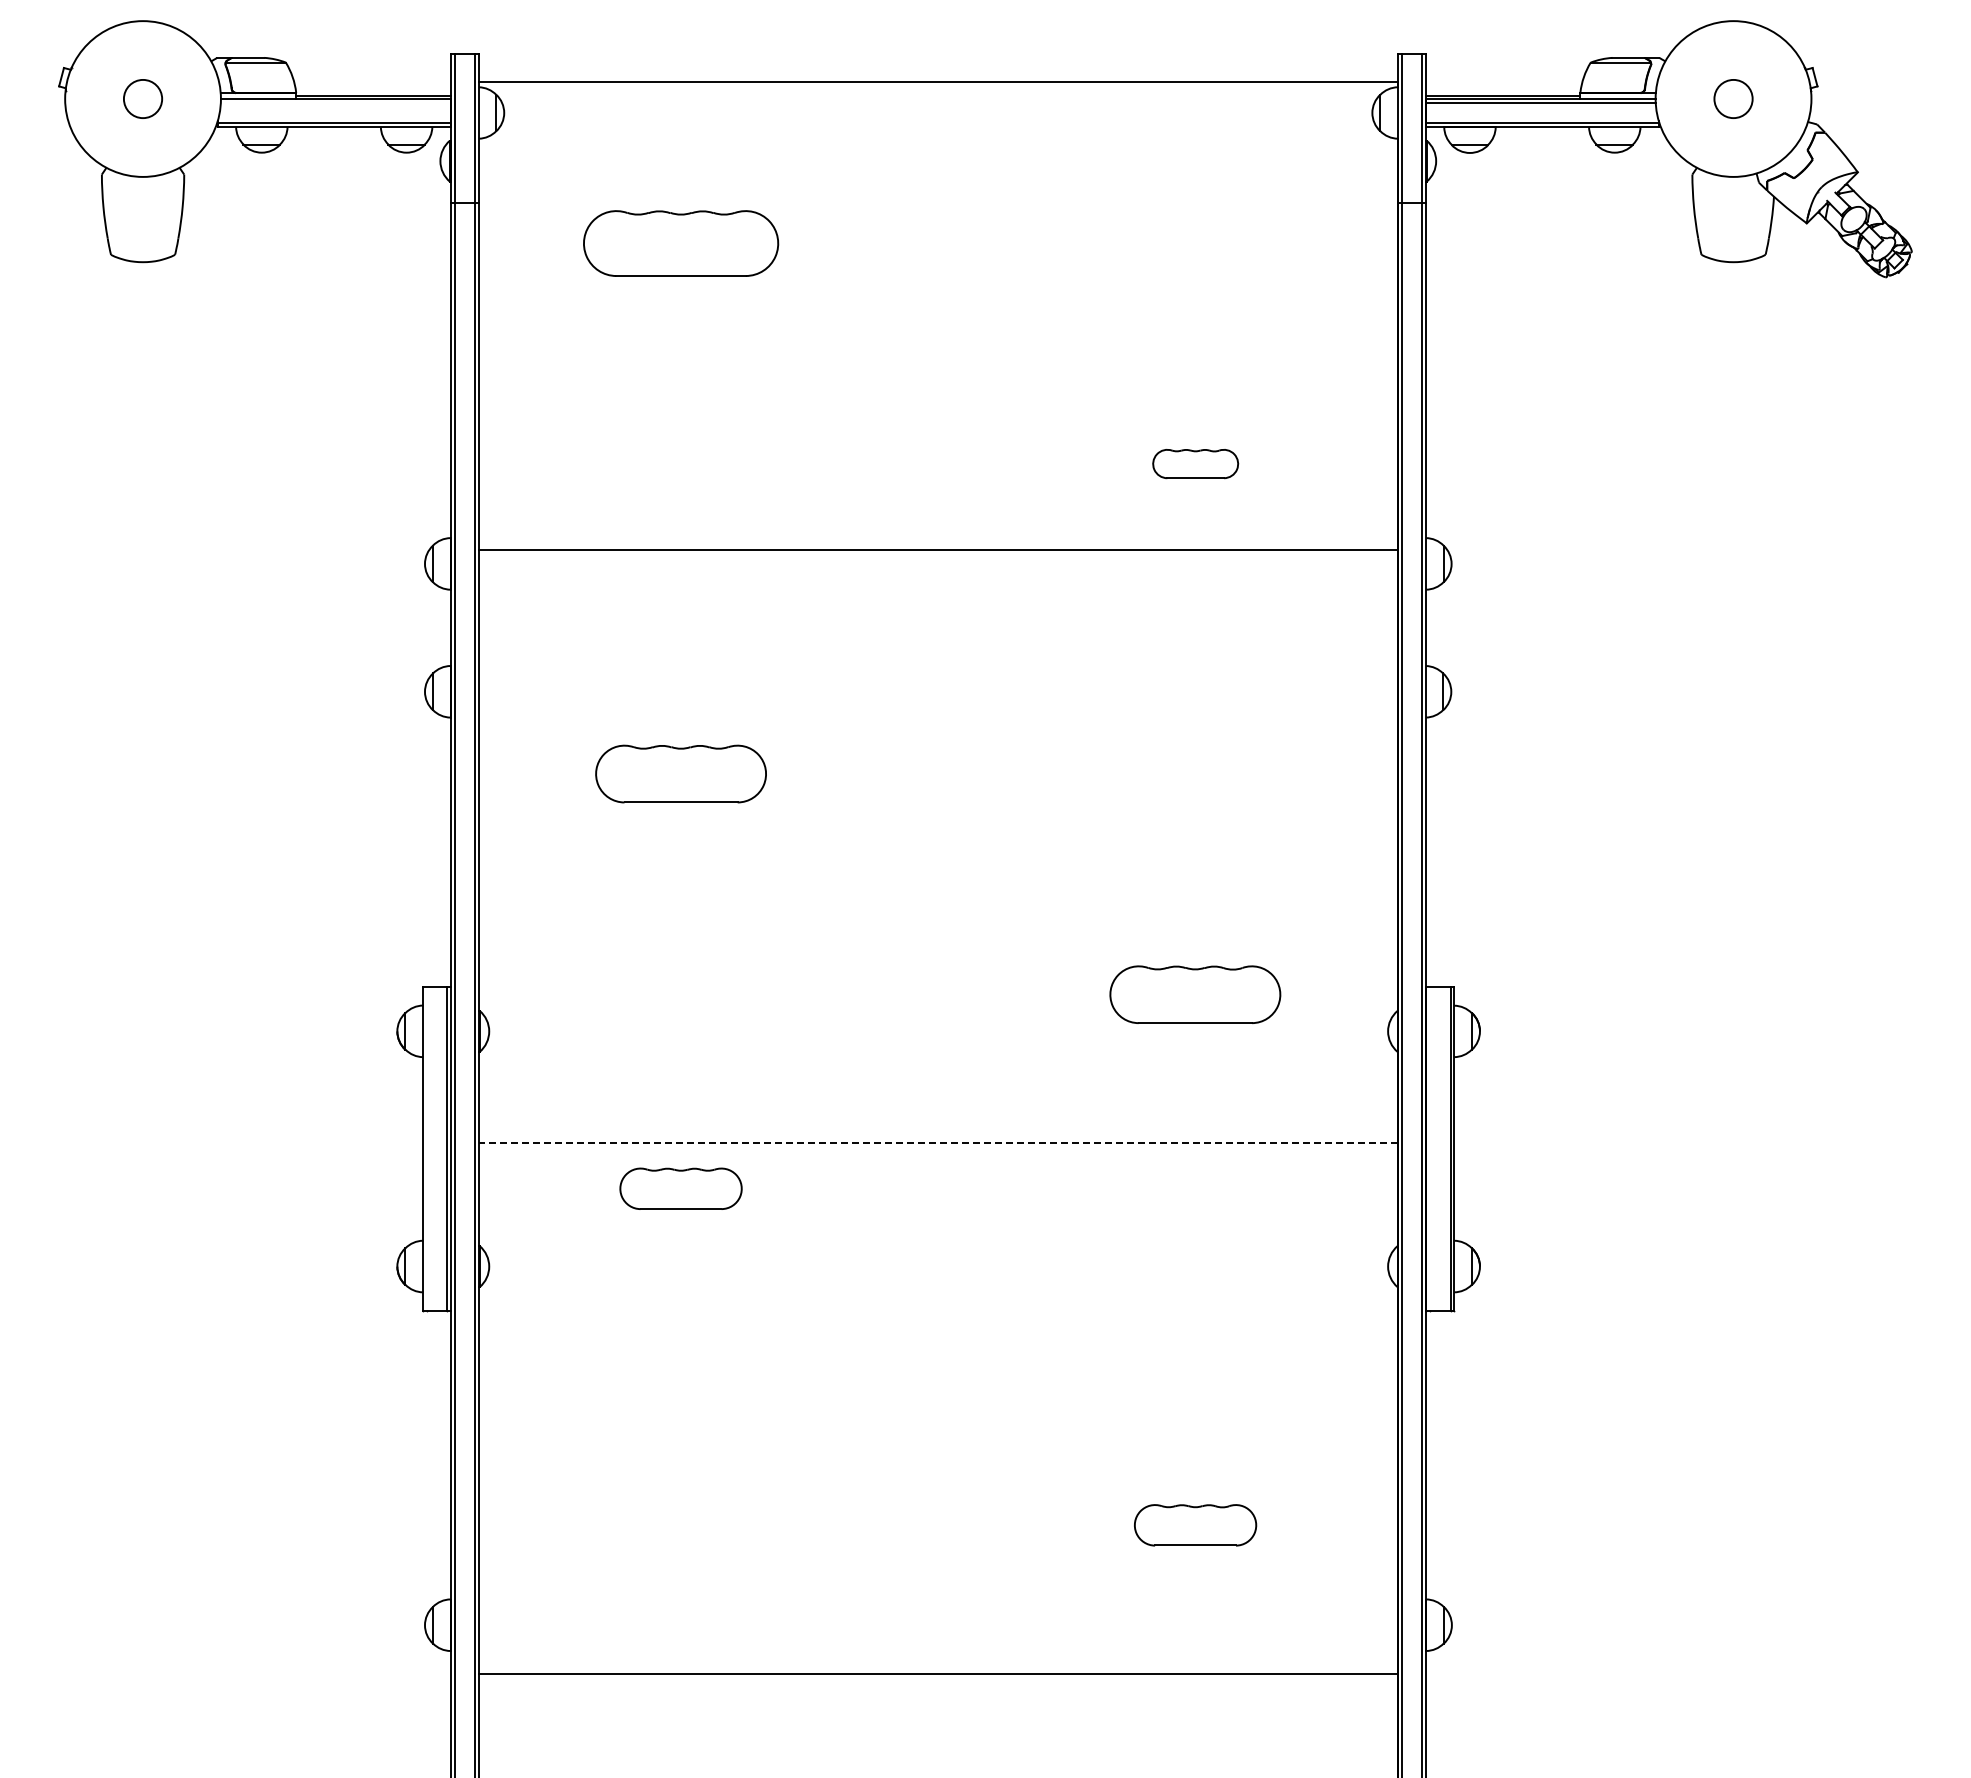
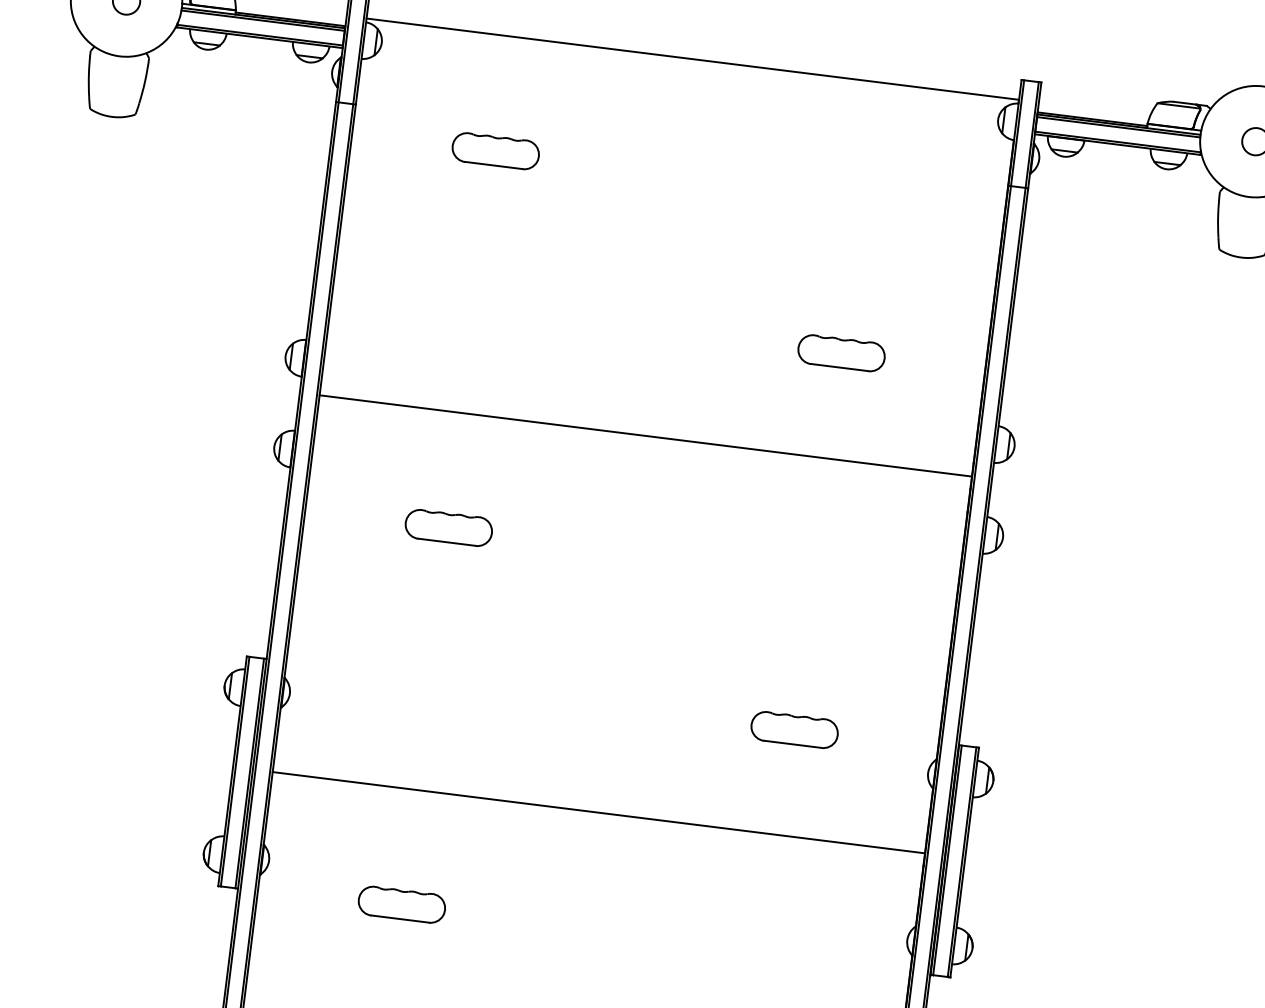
line: (335, 102) -> (262, 20), added
part: (680, 243) -> (495, 151), size x0.62
part: (1195, 463) -> (841, 352), size x1.43
line: (937, 550) -> (645, 435), moved
part: (680, 774) -> (448, 528), size x0.71
part: (1195, 994) -> (794, 729), size x0.71
line: (937, 1143) -> (598, 812), dashed -> solid
line: (426, 1148) -> (235, 771), added
line: (1430, 1148) -> (947, 860), added
part: (680, 1188) -> (401, 904), moved

